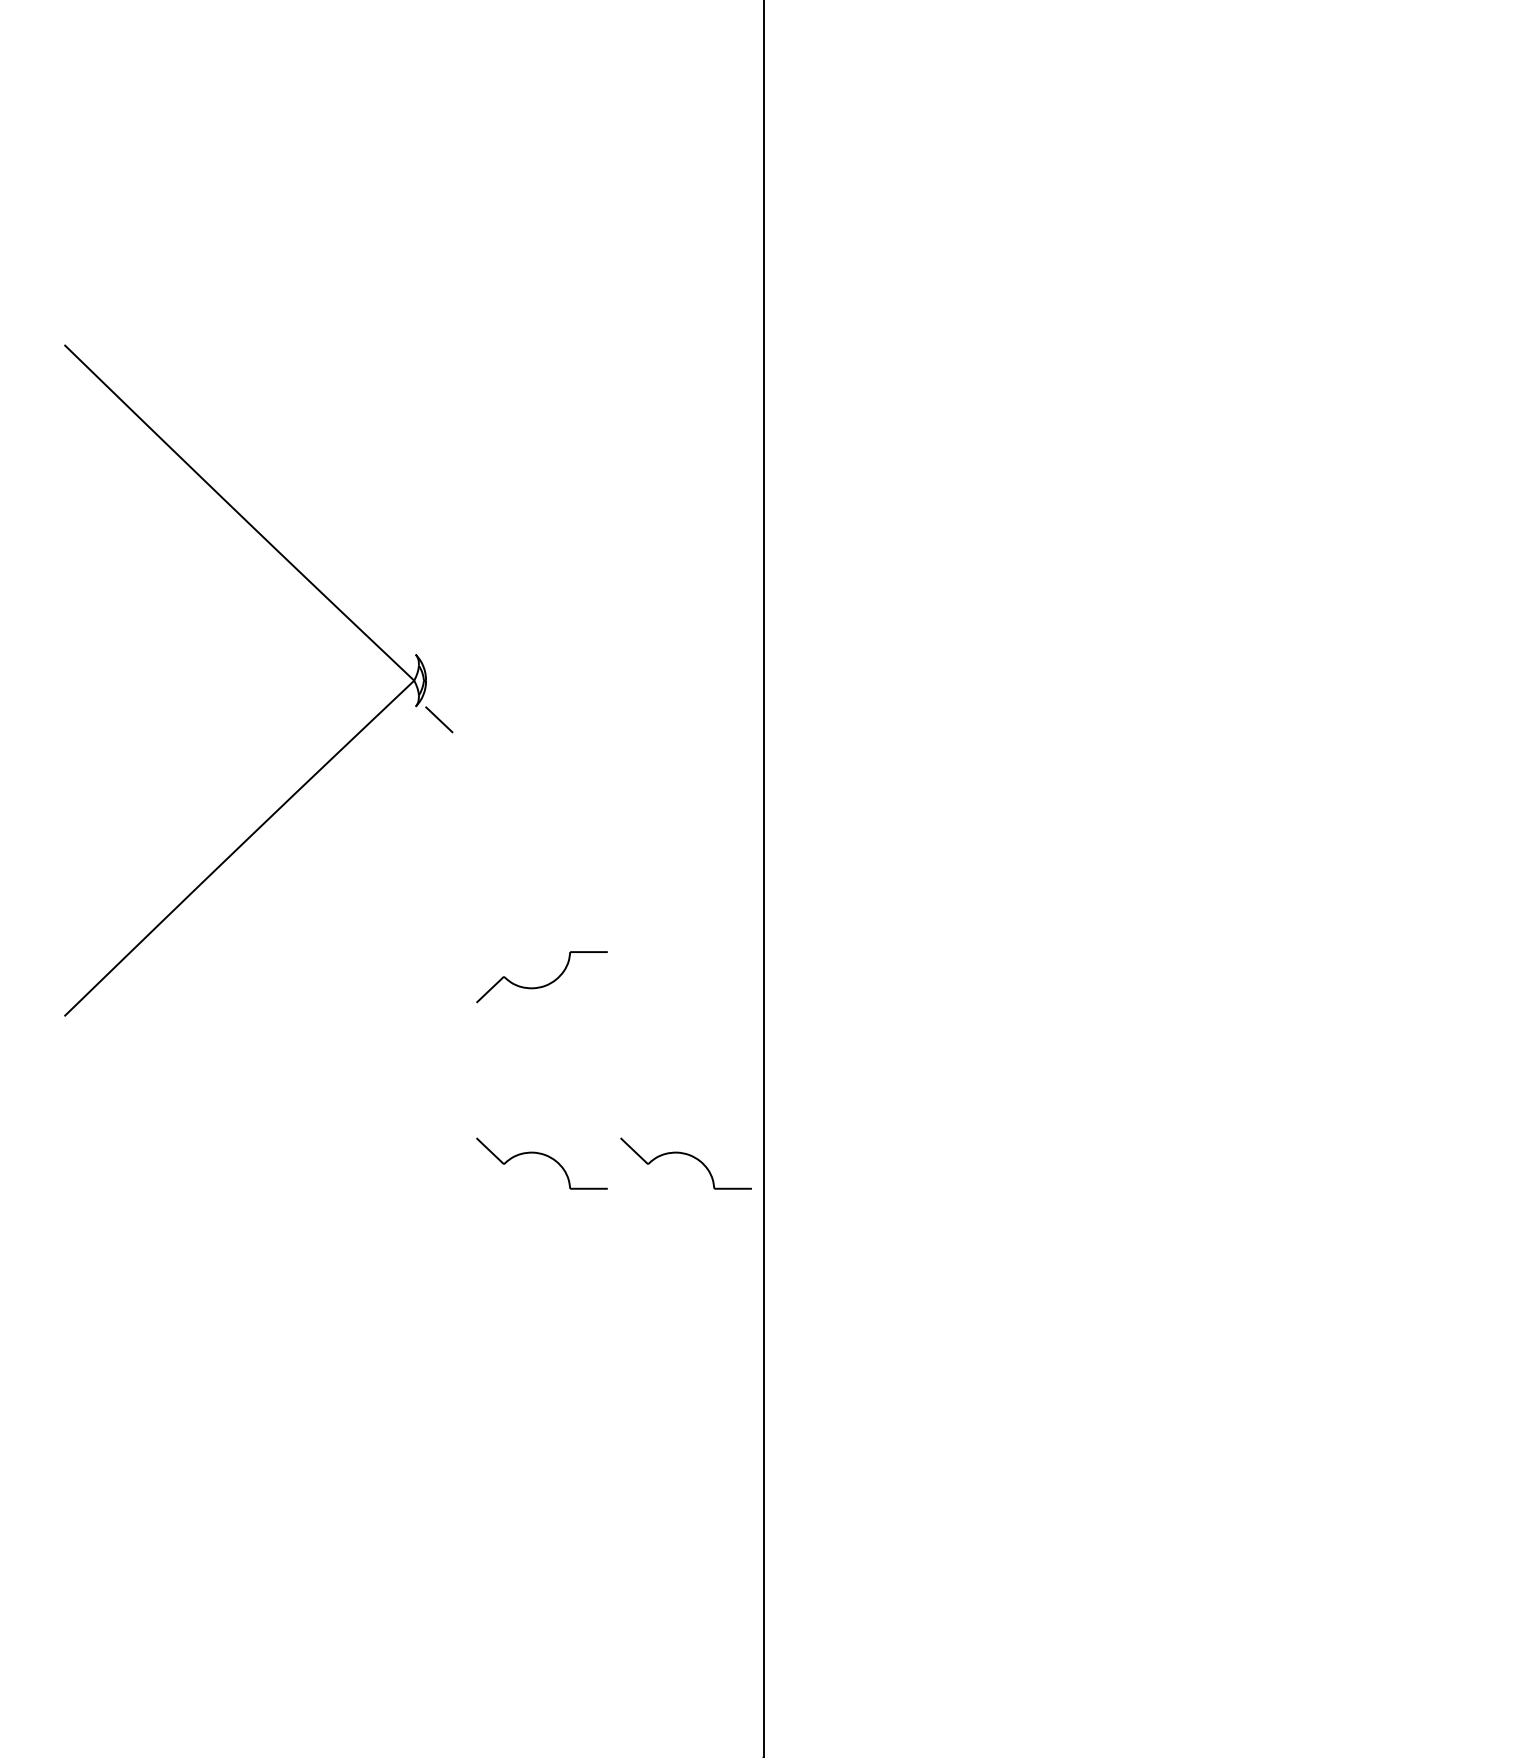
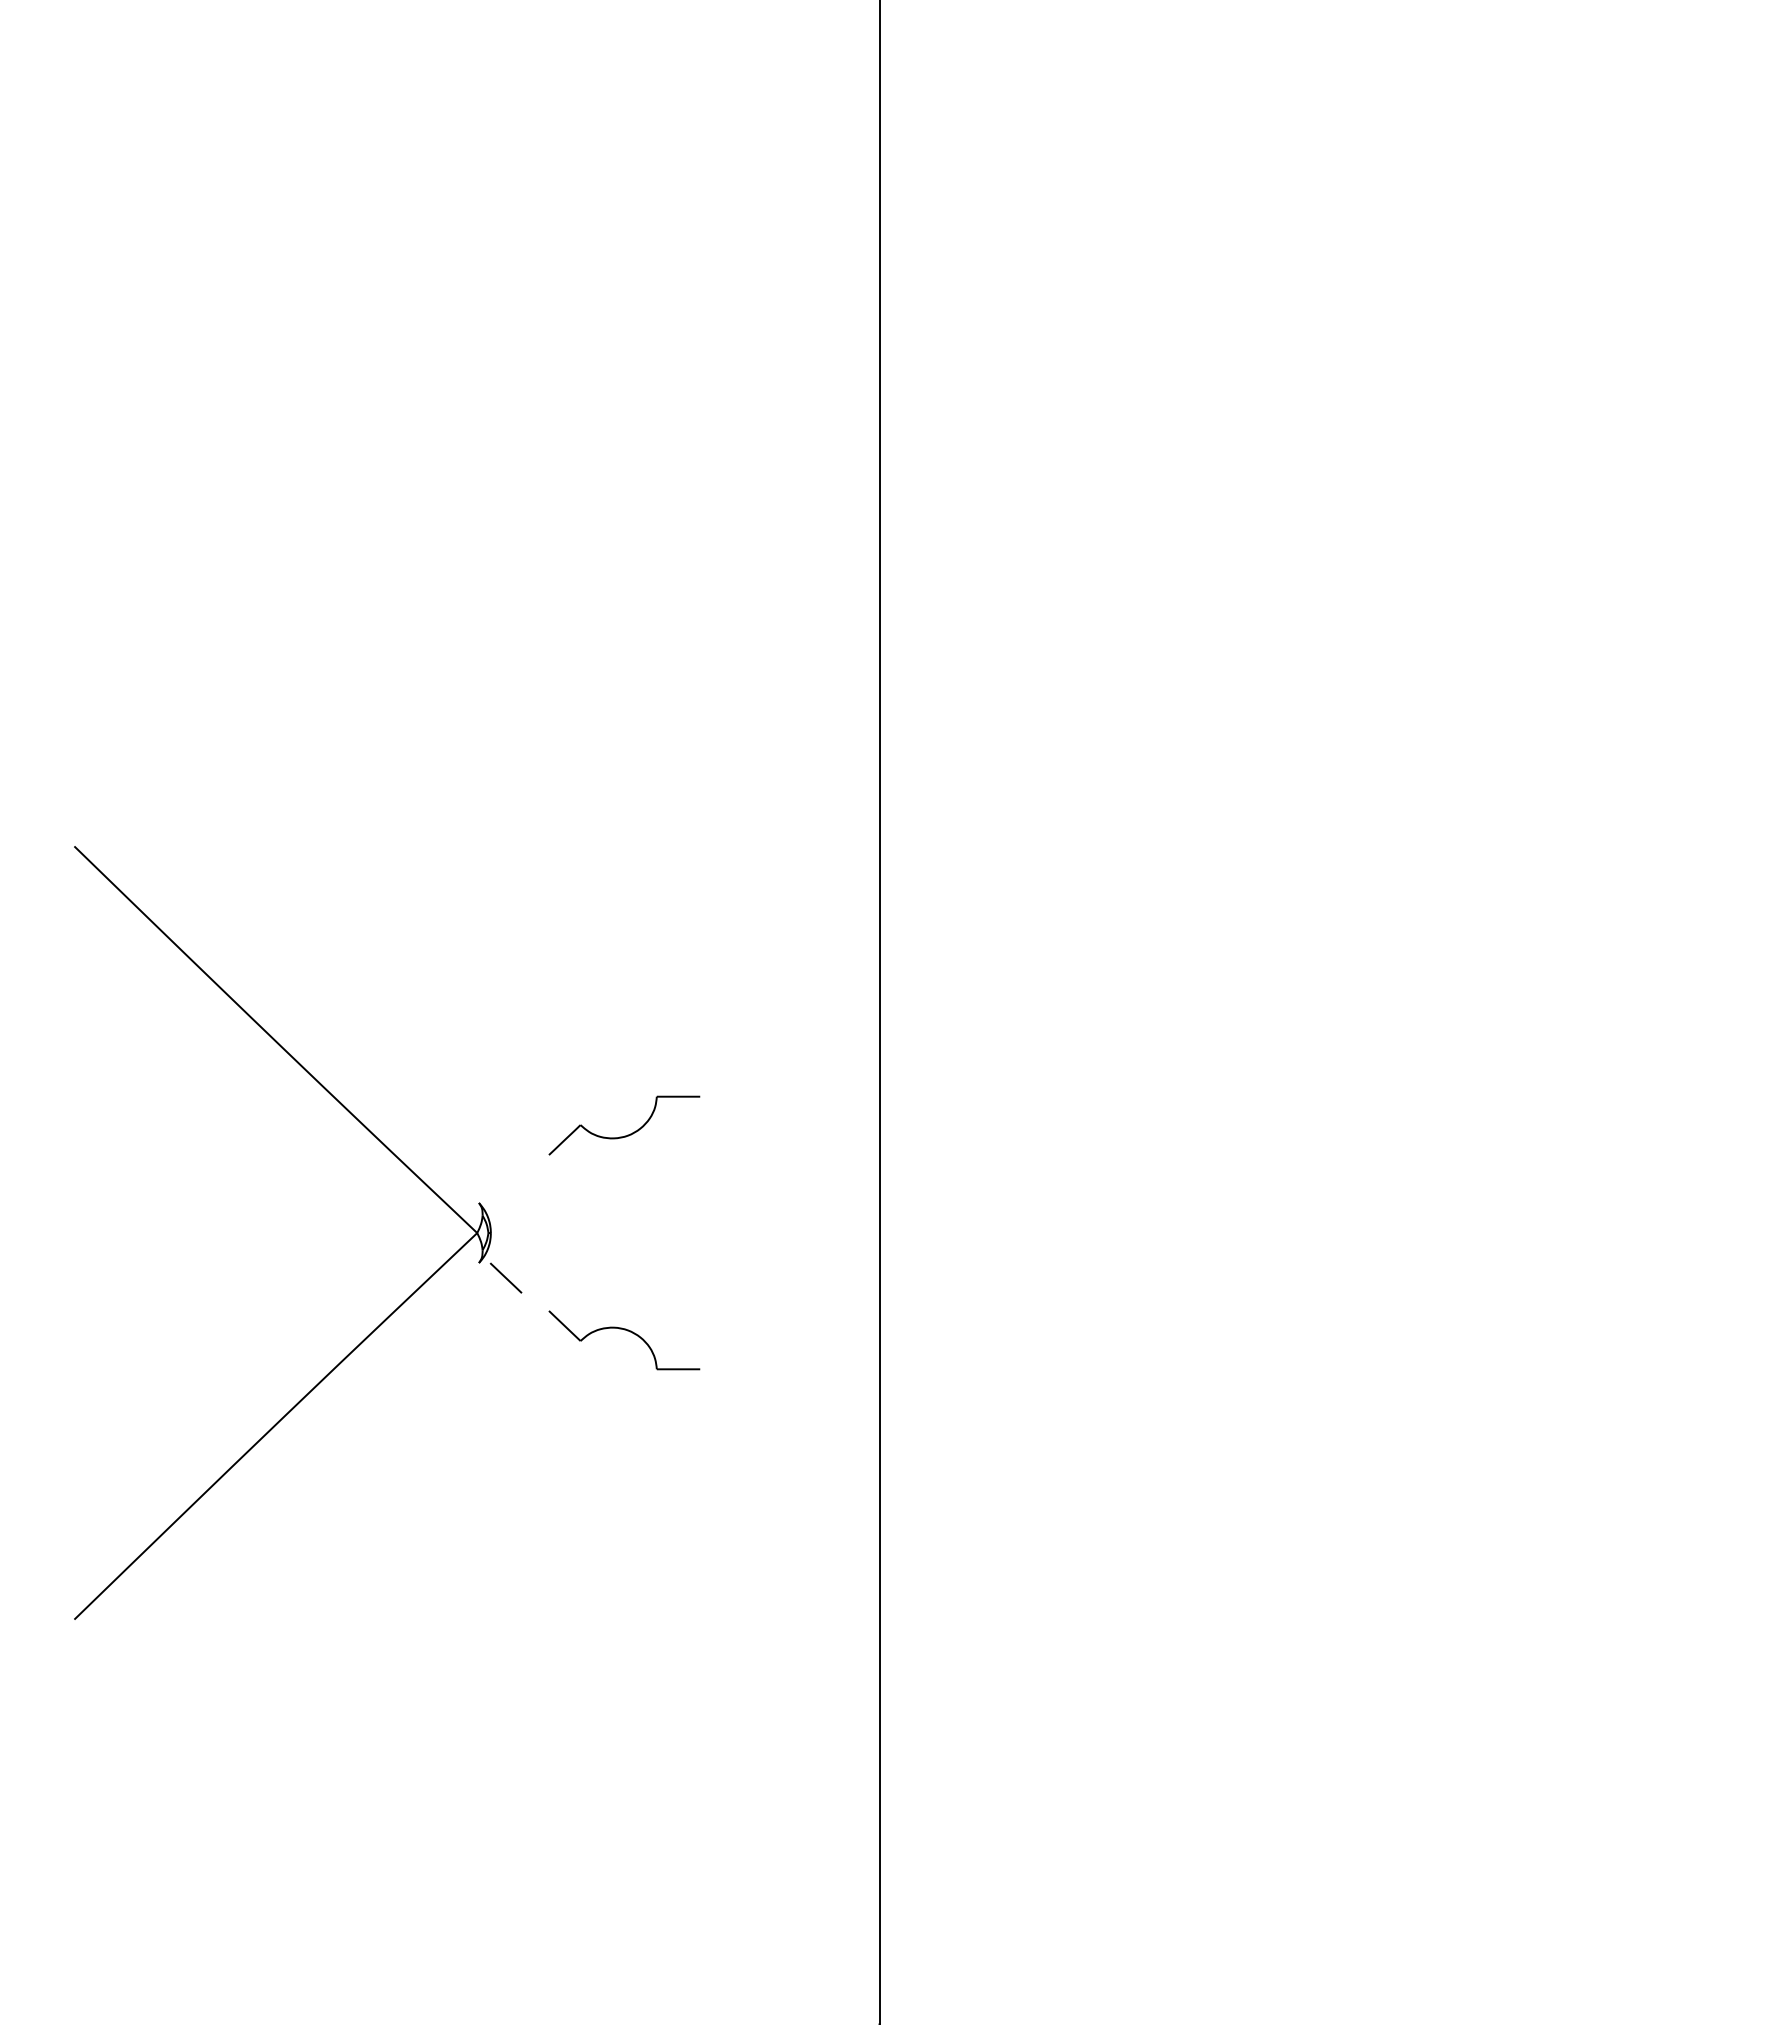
part: (333, 605) -> (384, 1146), moved
part: (688, 1155) -> (793, 1331), removed

